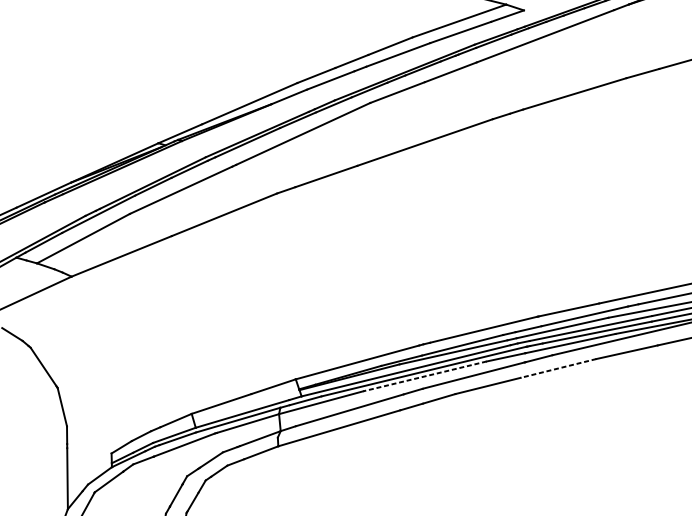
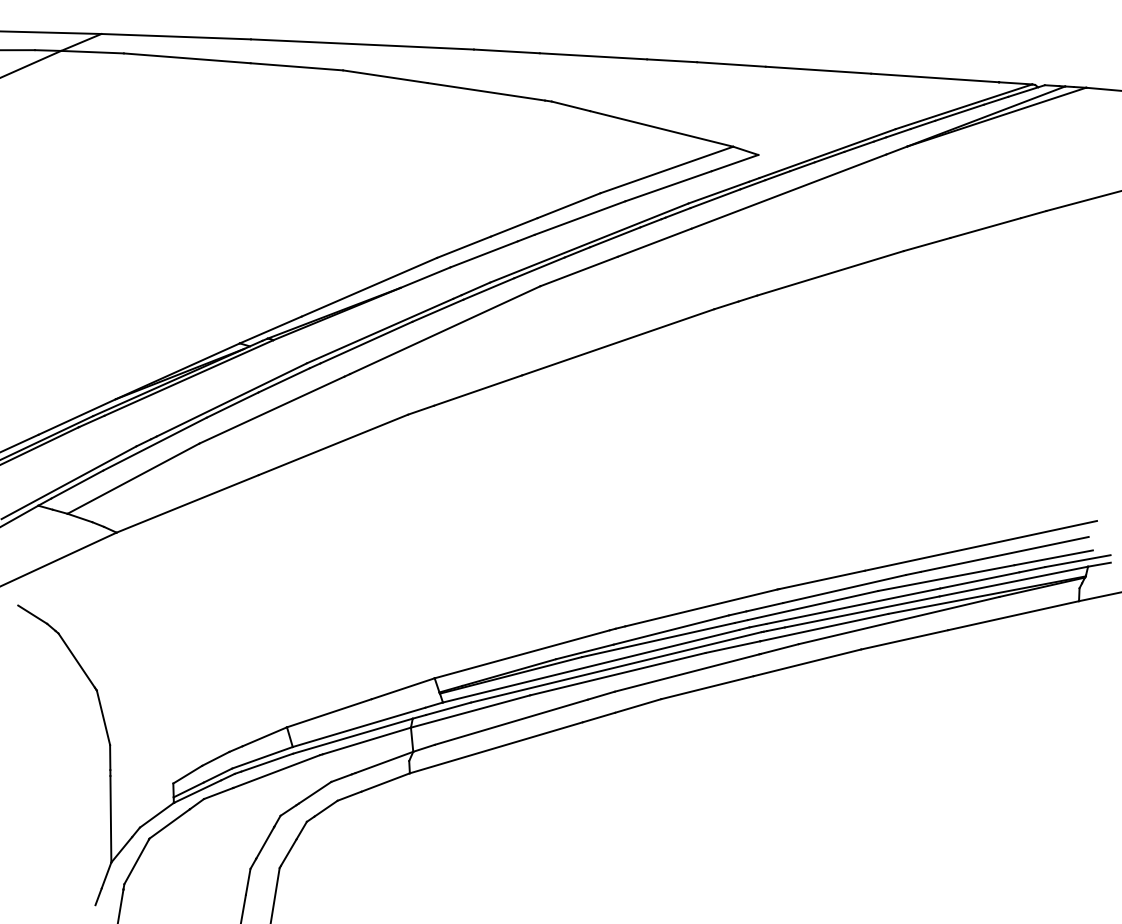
line: (557, 368) -> (806, 662), dashed -> solid
line: (424, 376) -> (617, 674), dashed -> solid

